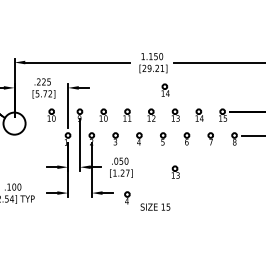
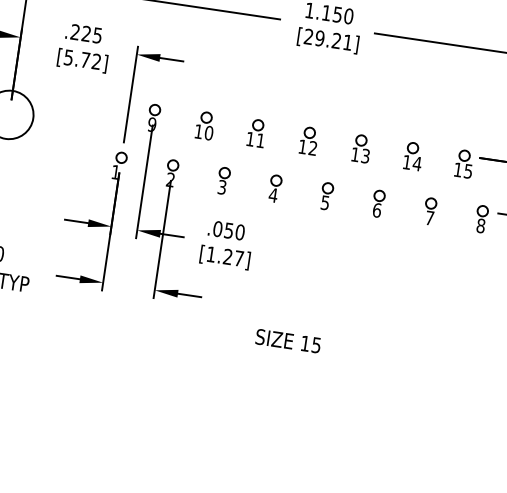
part: (165, 89) -> (347, 89), removed
part: (51, 114) -> (92, 106), removed
part: (175, 171) -> (343, 270), removed
part: (127, 197) -> (230, 311), removed

